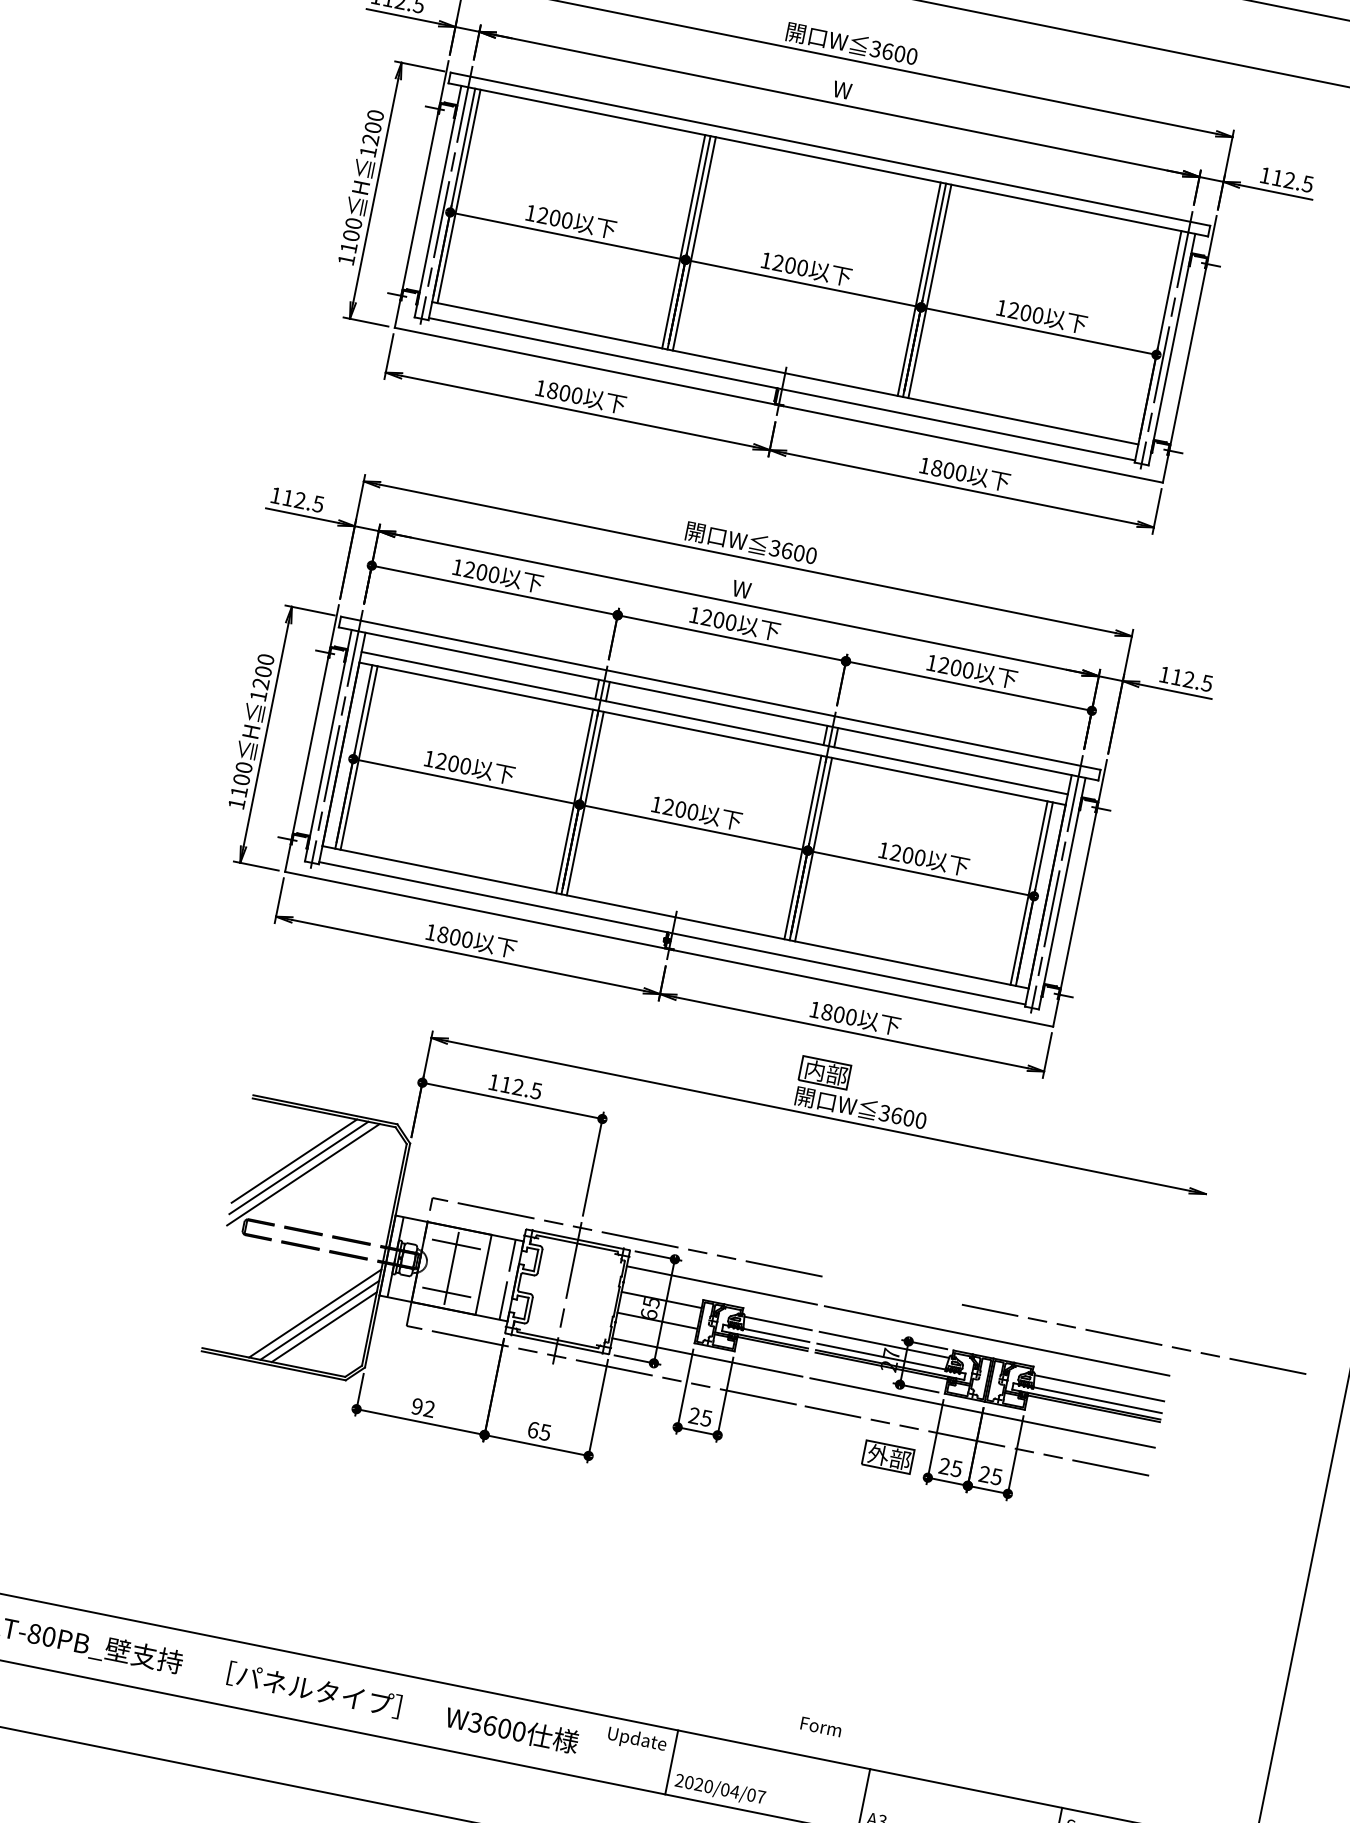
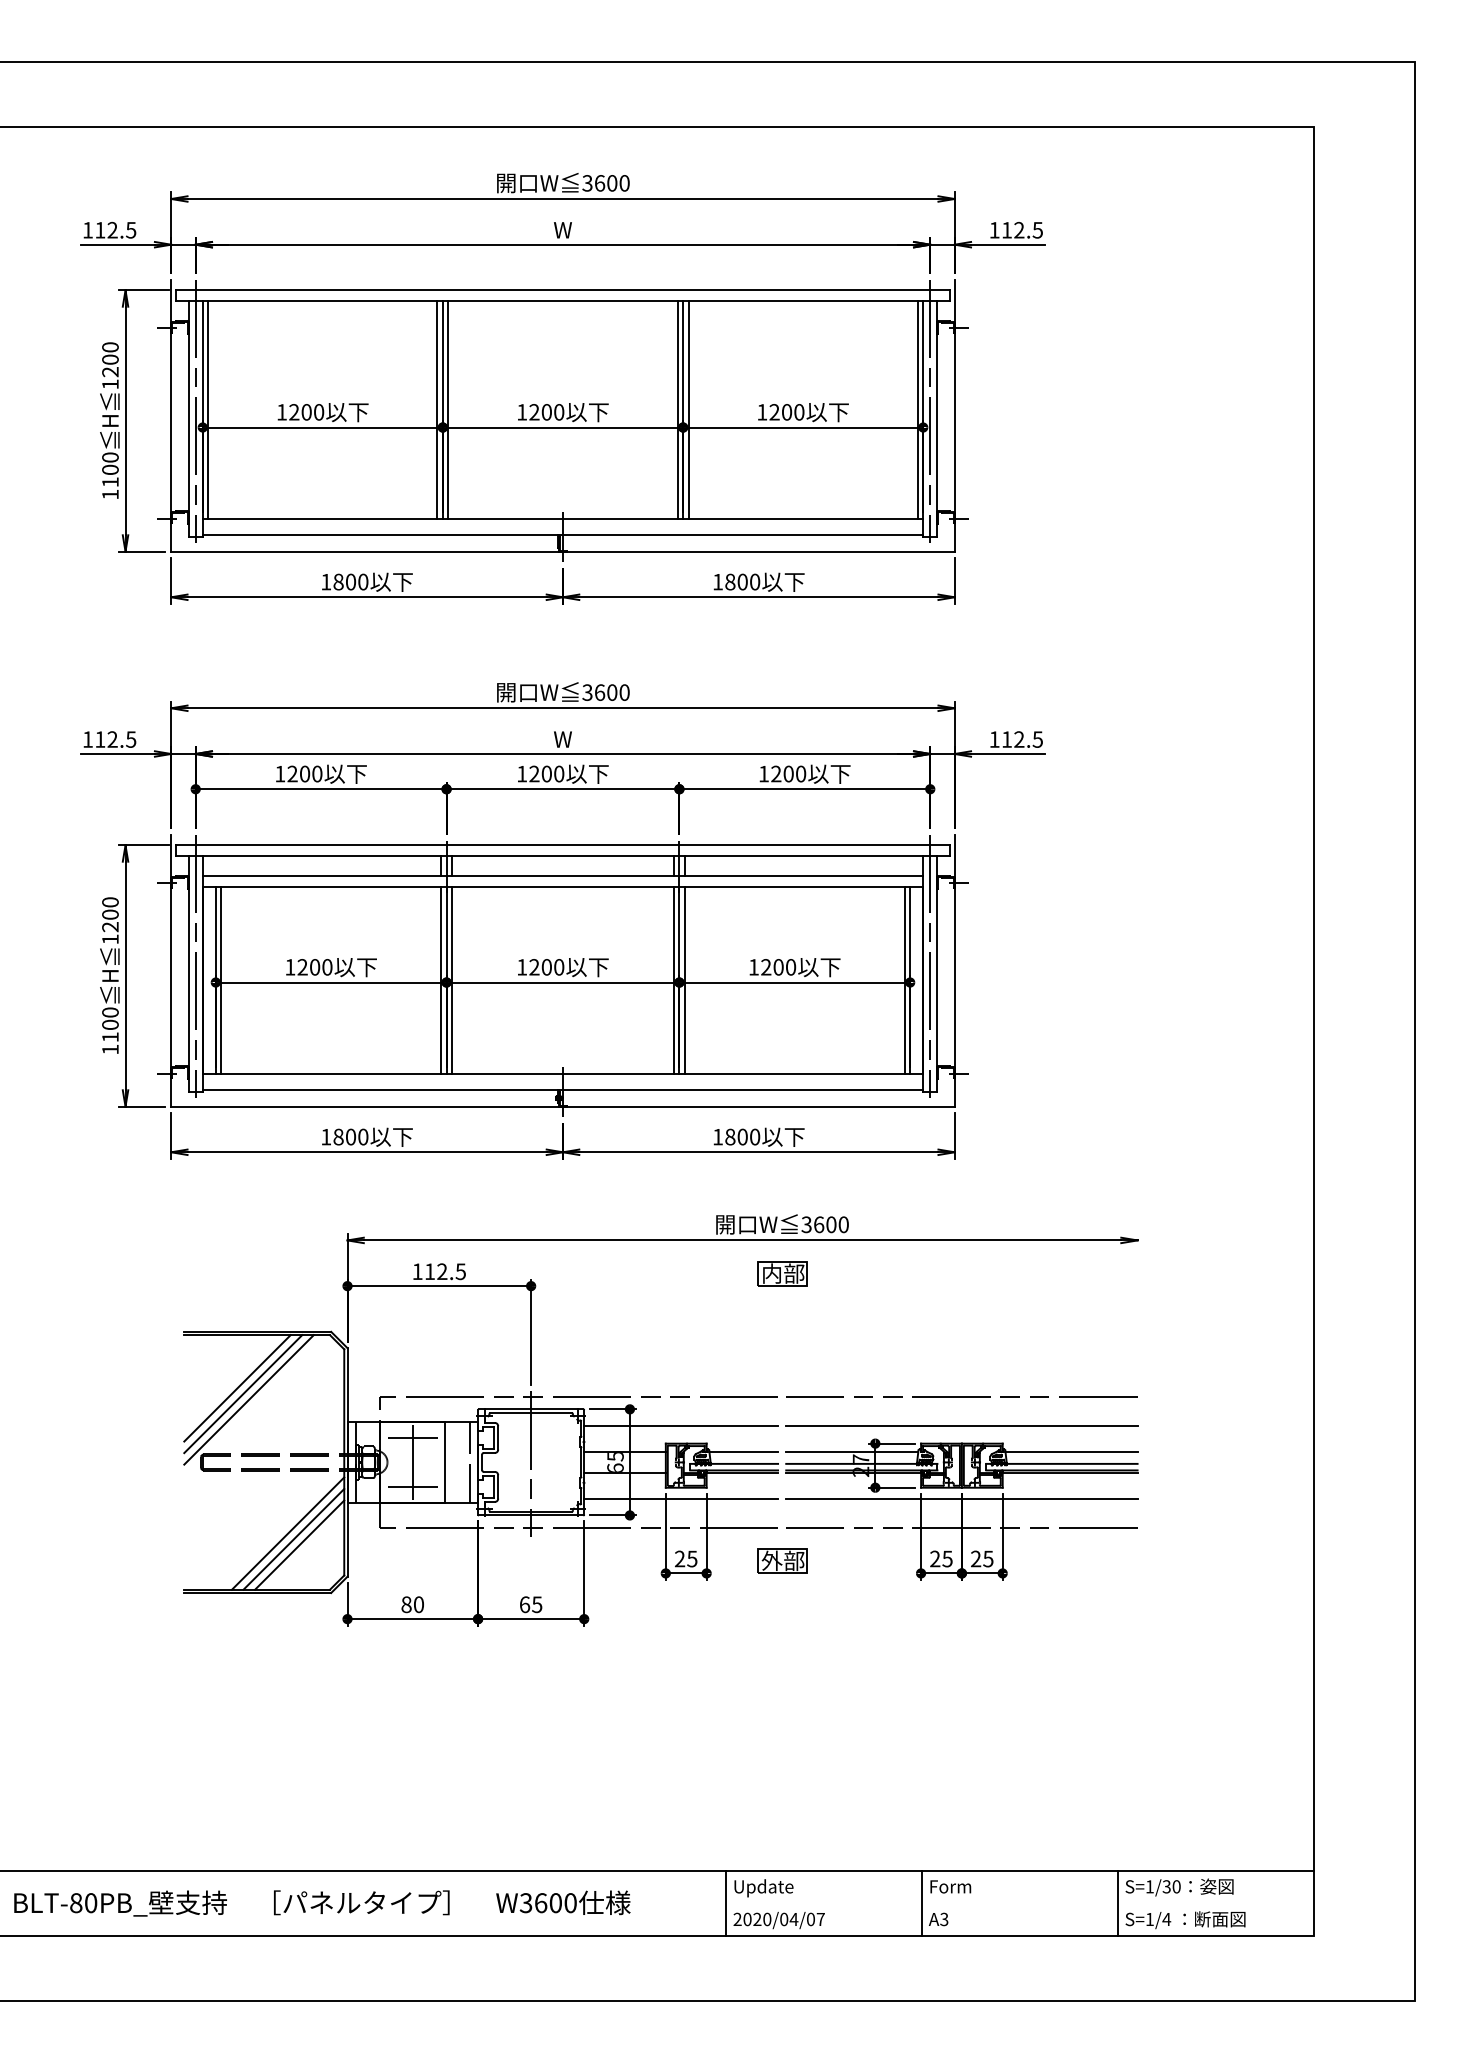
line: (1154, 336) -> (917, 409), added
part: (825, 1072) -> (782, 1273), moved
line: (1133, 1338) -> (961, 1396), moved
text: (423, 1407) -> (412, 1604), 92 -> 80
part: (888, 1456) -> (782, 1560), moved
text: (821, 1726) -> (950, 1886), moved
text: (636, 1740) -> (763, 1888), moved

